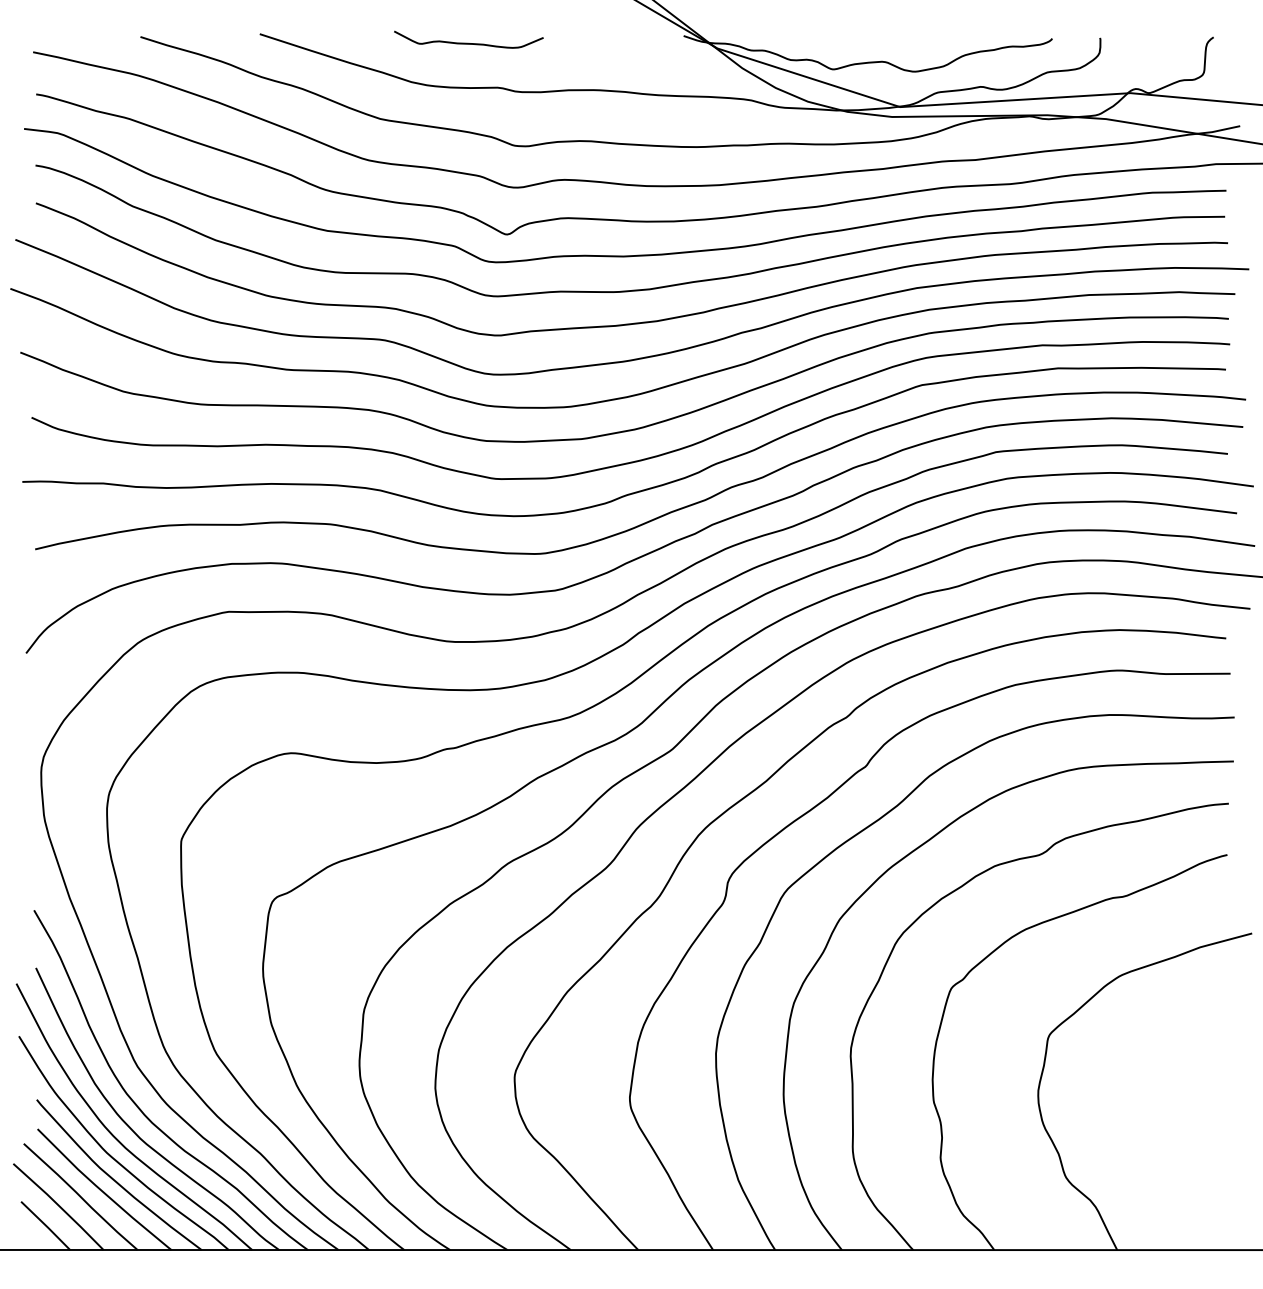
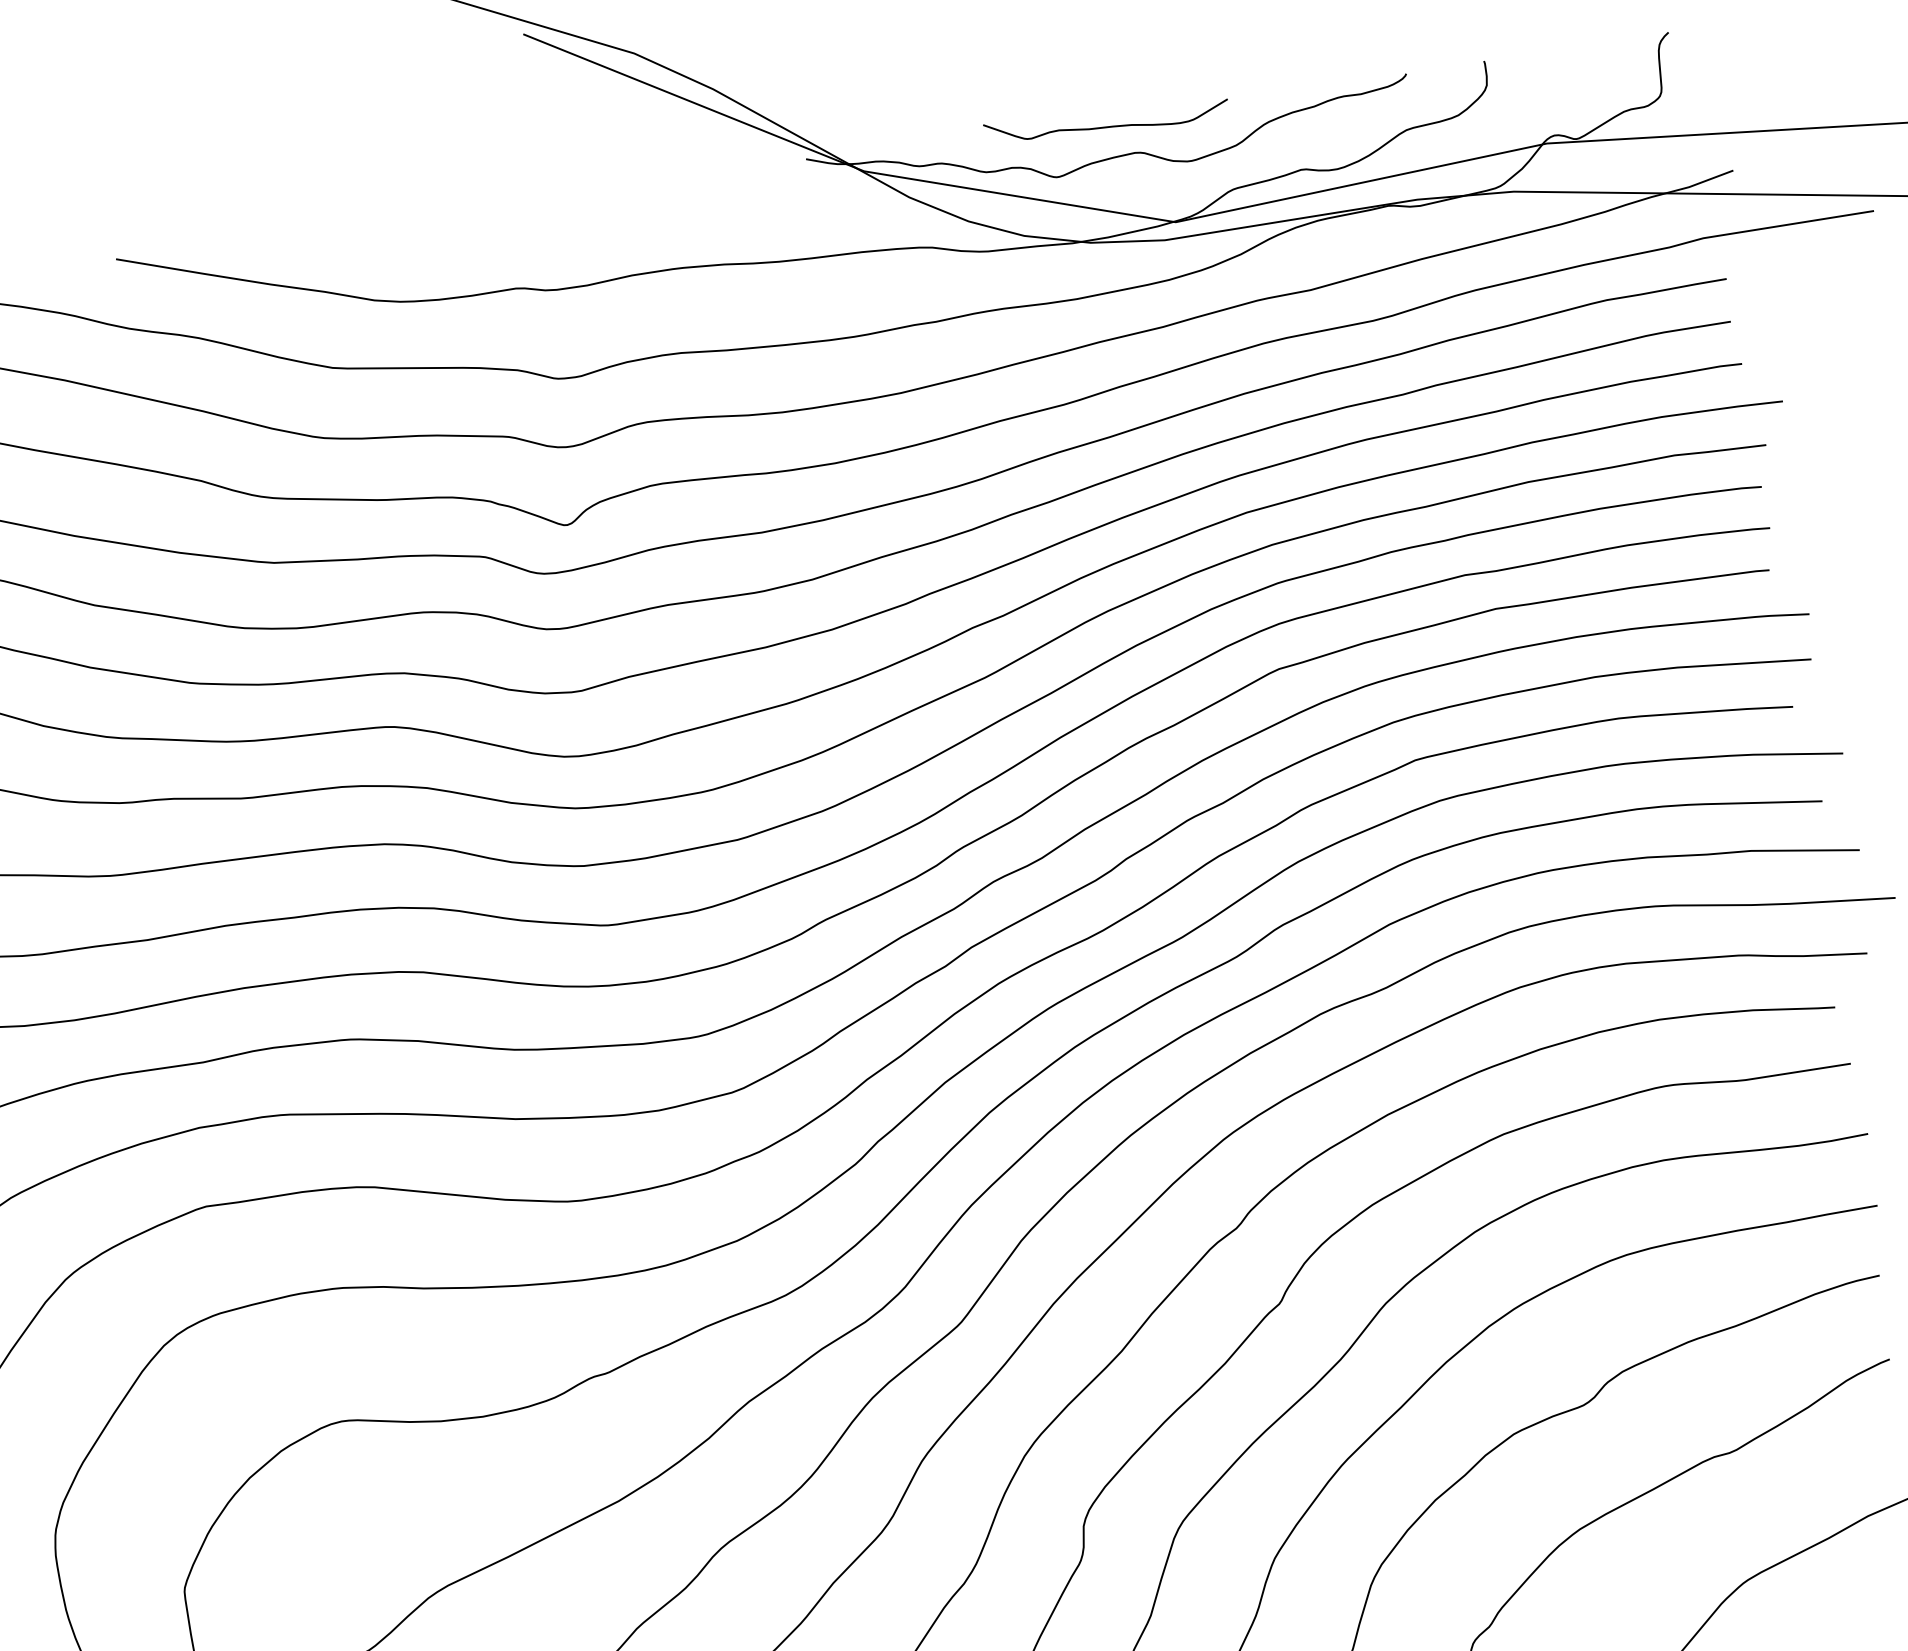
curve: (468, 42) -> (1106, 125), moved

